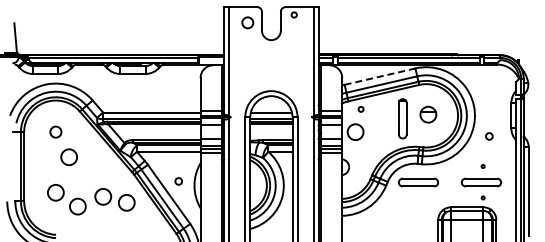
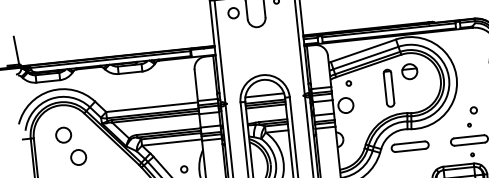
line: (380, 76) -> (363, 50), dashed -> solid
part: (428, 114) -> (409, 71), moved
circle: (55, 131) -> (63, 134), size x1.43
circle: (489, 136) -> (473, 110), moved

